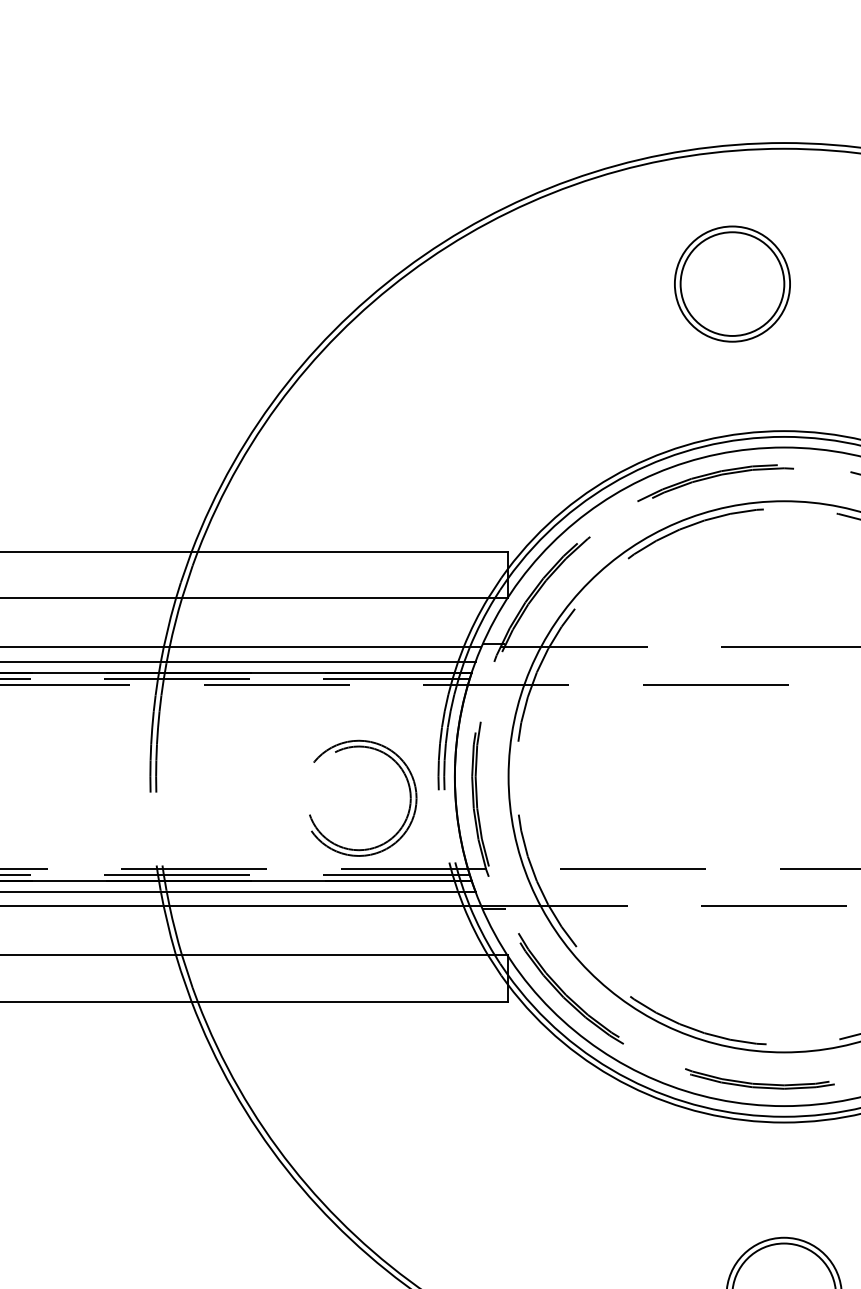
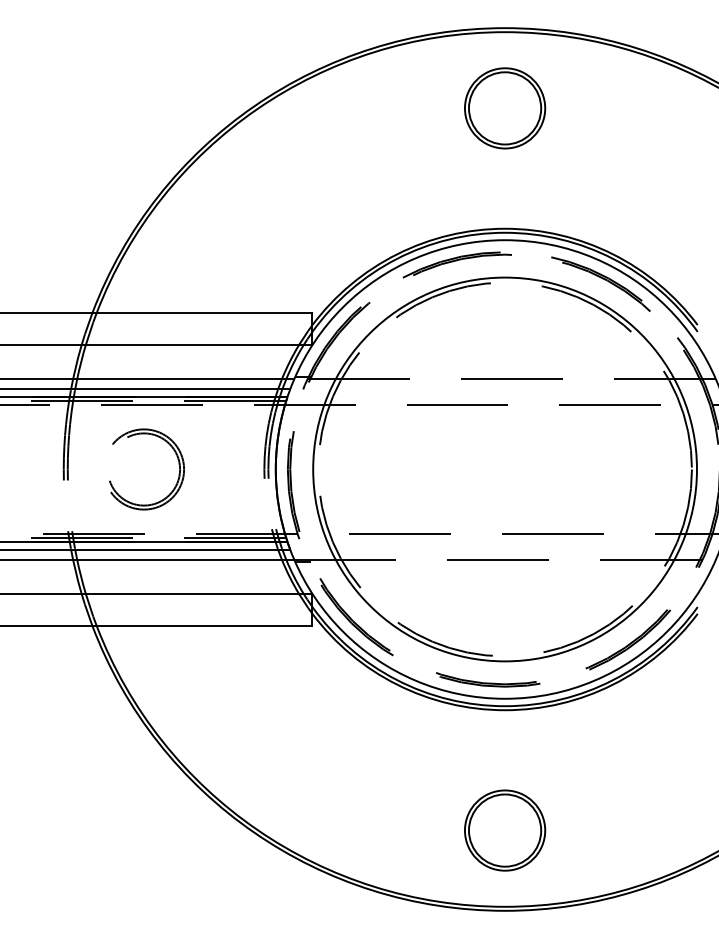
part: (733, 284) -> (505, 108), moved
part: (408, 791) -> (178, 464), moved

